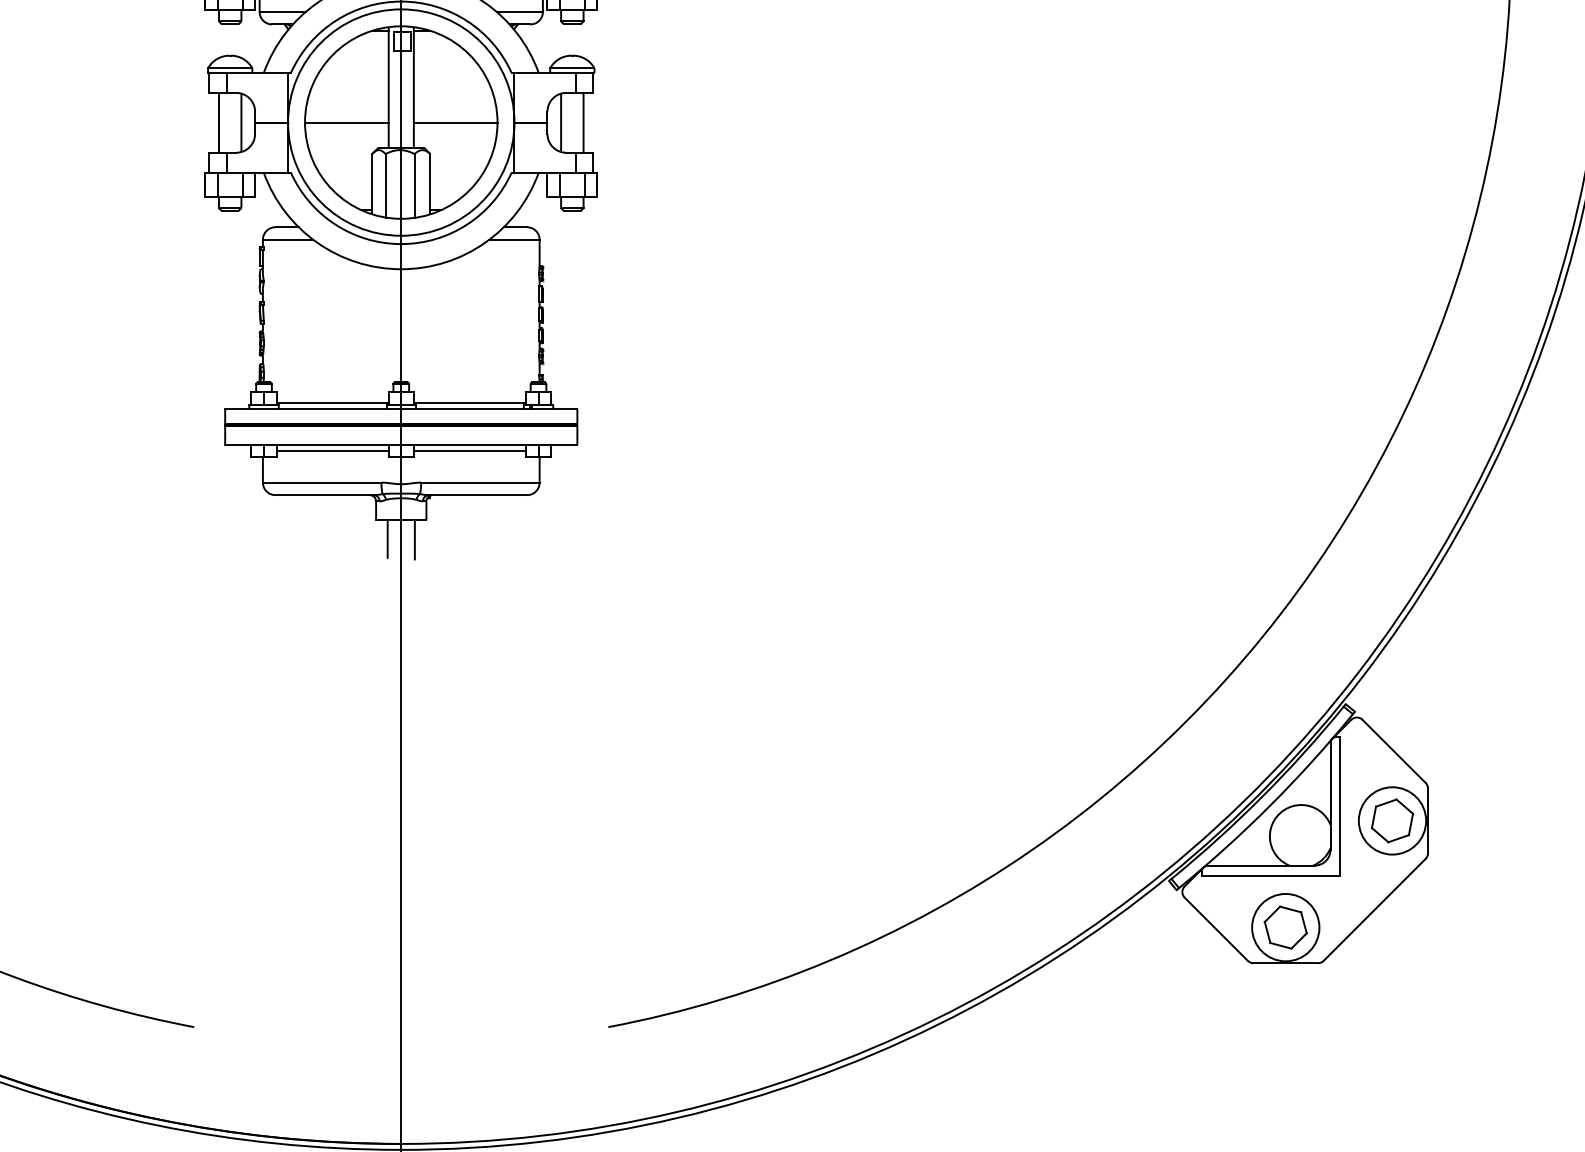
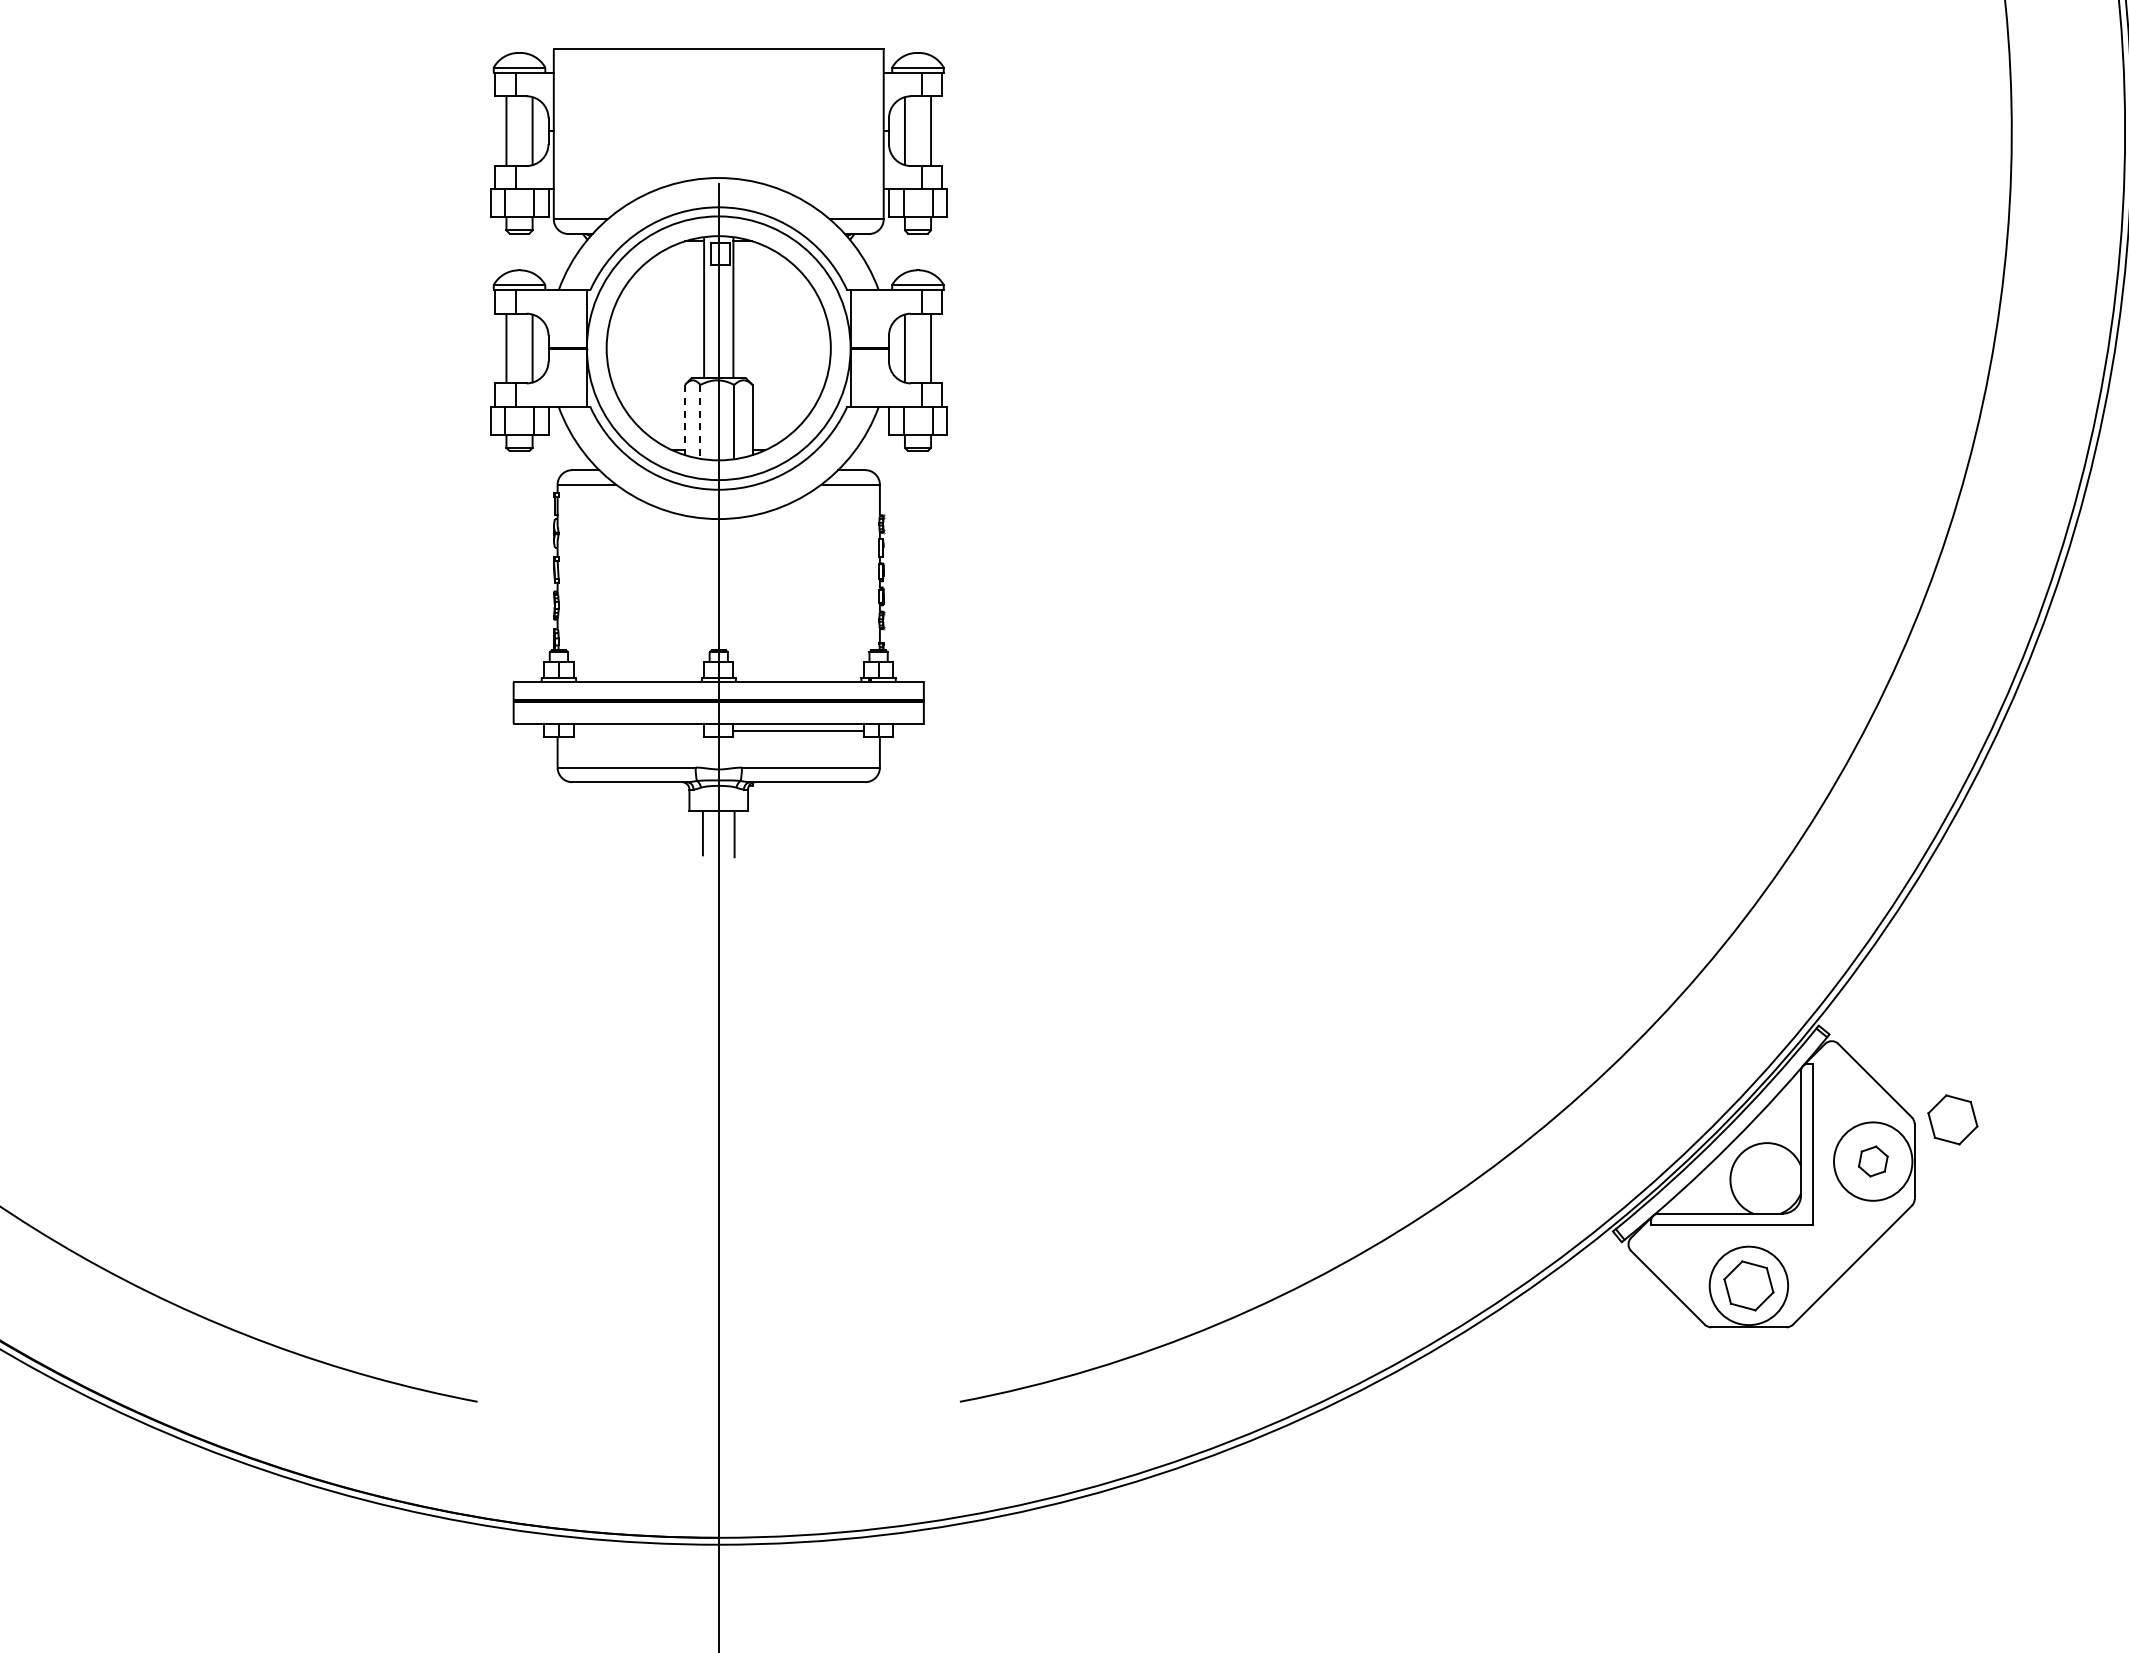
line: (346, 122) -> (655, 348), removed
line: (455, 122) -> (781, 348), removed
line: (371, 184) -> (684, 420), solid -> dashed
line: (385, 185) -> (700, 421), solid -> dashed
line: (332, 402) -> (638, 674), removed
line: (469, 402) -> (798, 674), removed
line: (332, 450) -> (638, 730), removed
part: (1460, 784) -> (1952, 1119), added
part: (1392, 820) -> (1873, 1161), size x0.6

